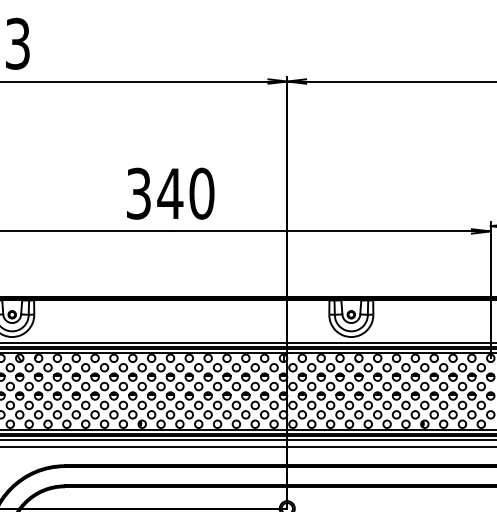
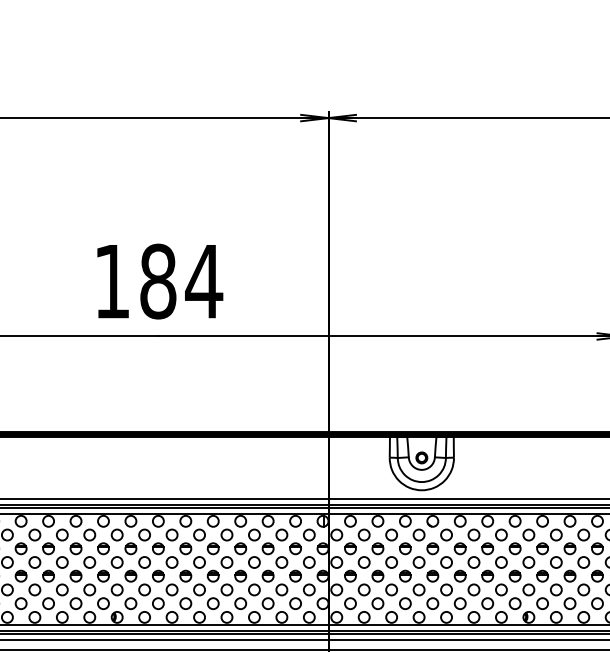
text: (170, 193) -> (158, 281), 340 -> 184

